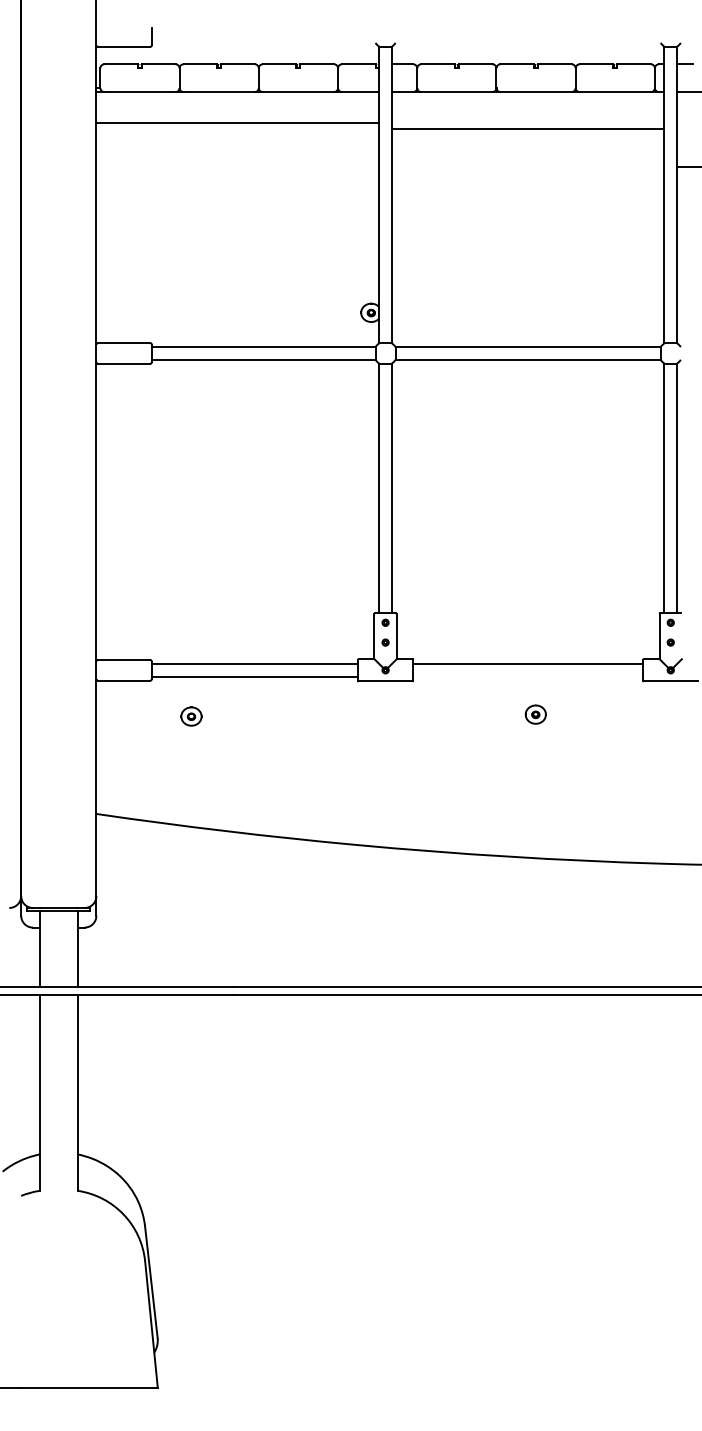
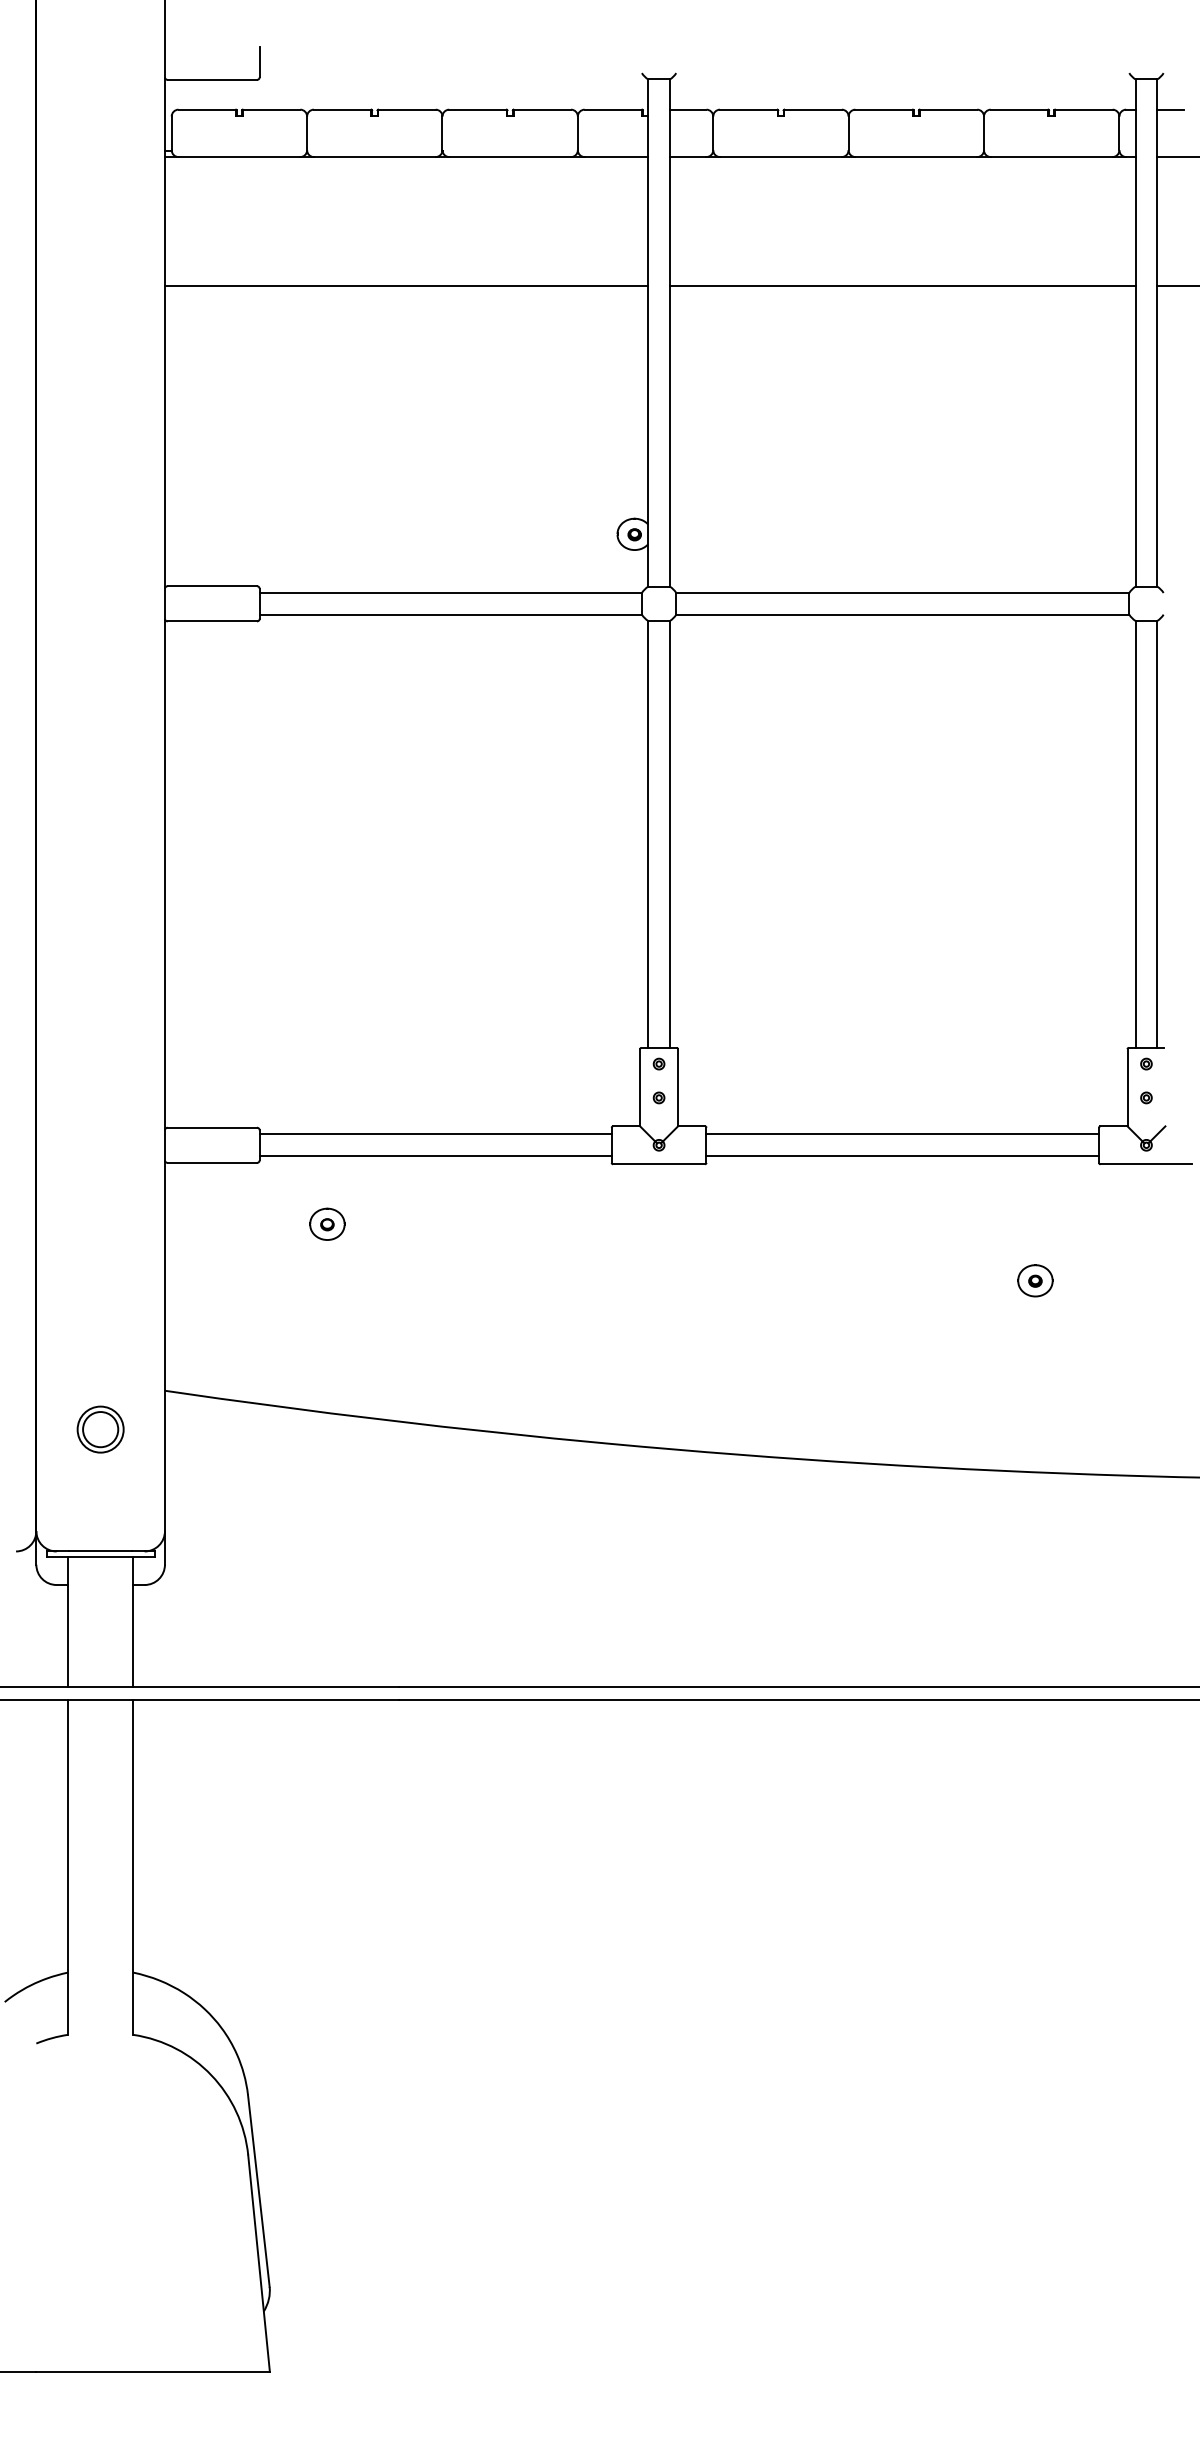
line: (237, 123) -> (406, 286), moved
line: (527, 129) -> (901, 286), moved
line: (528, 676) -> (903, 1155), added
part: (535, 714) -> (1034, 1280), moved
part: (58, 836) -> (100, 1429), added

